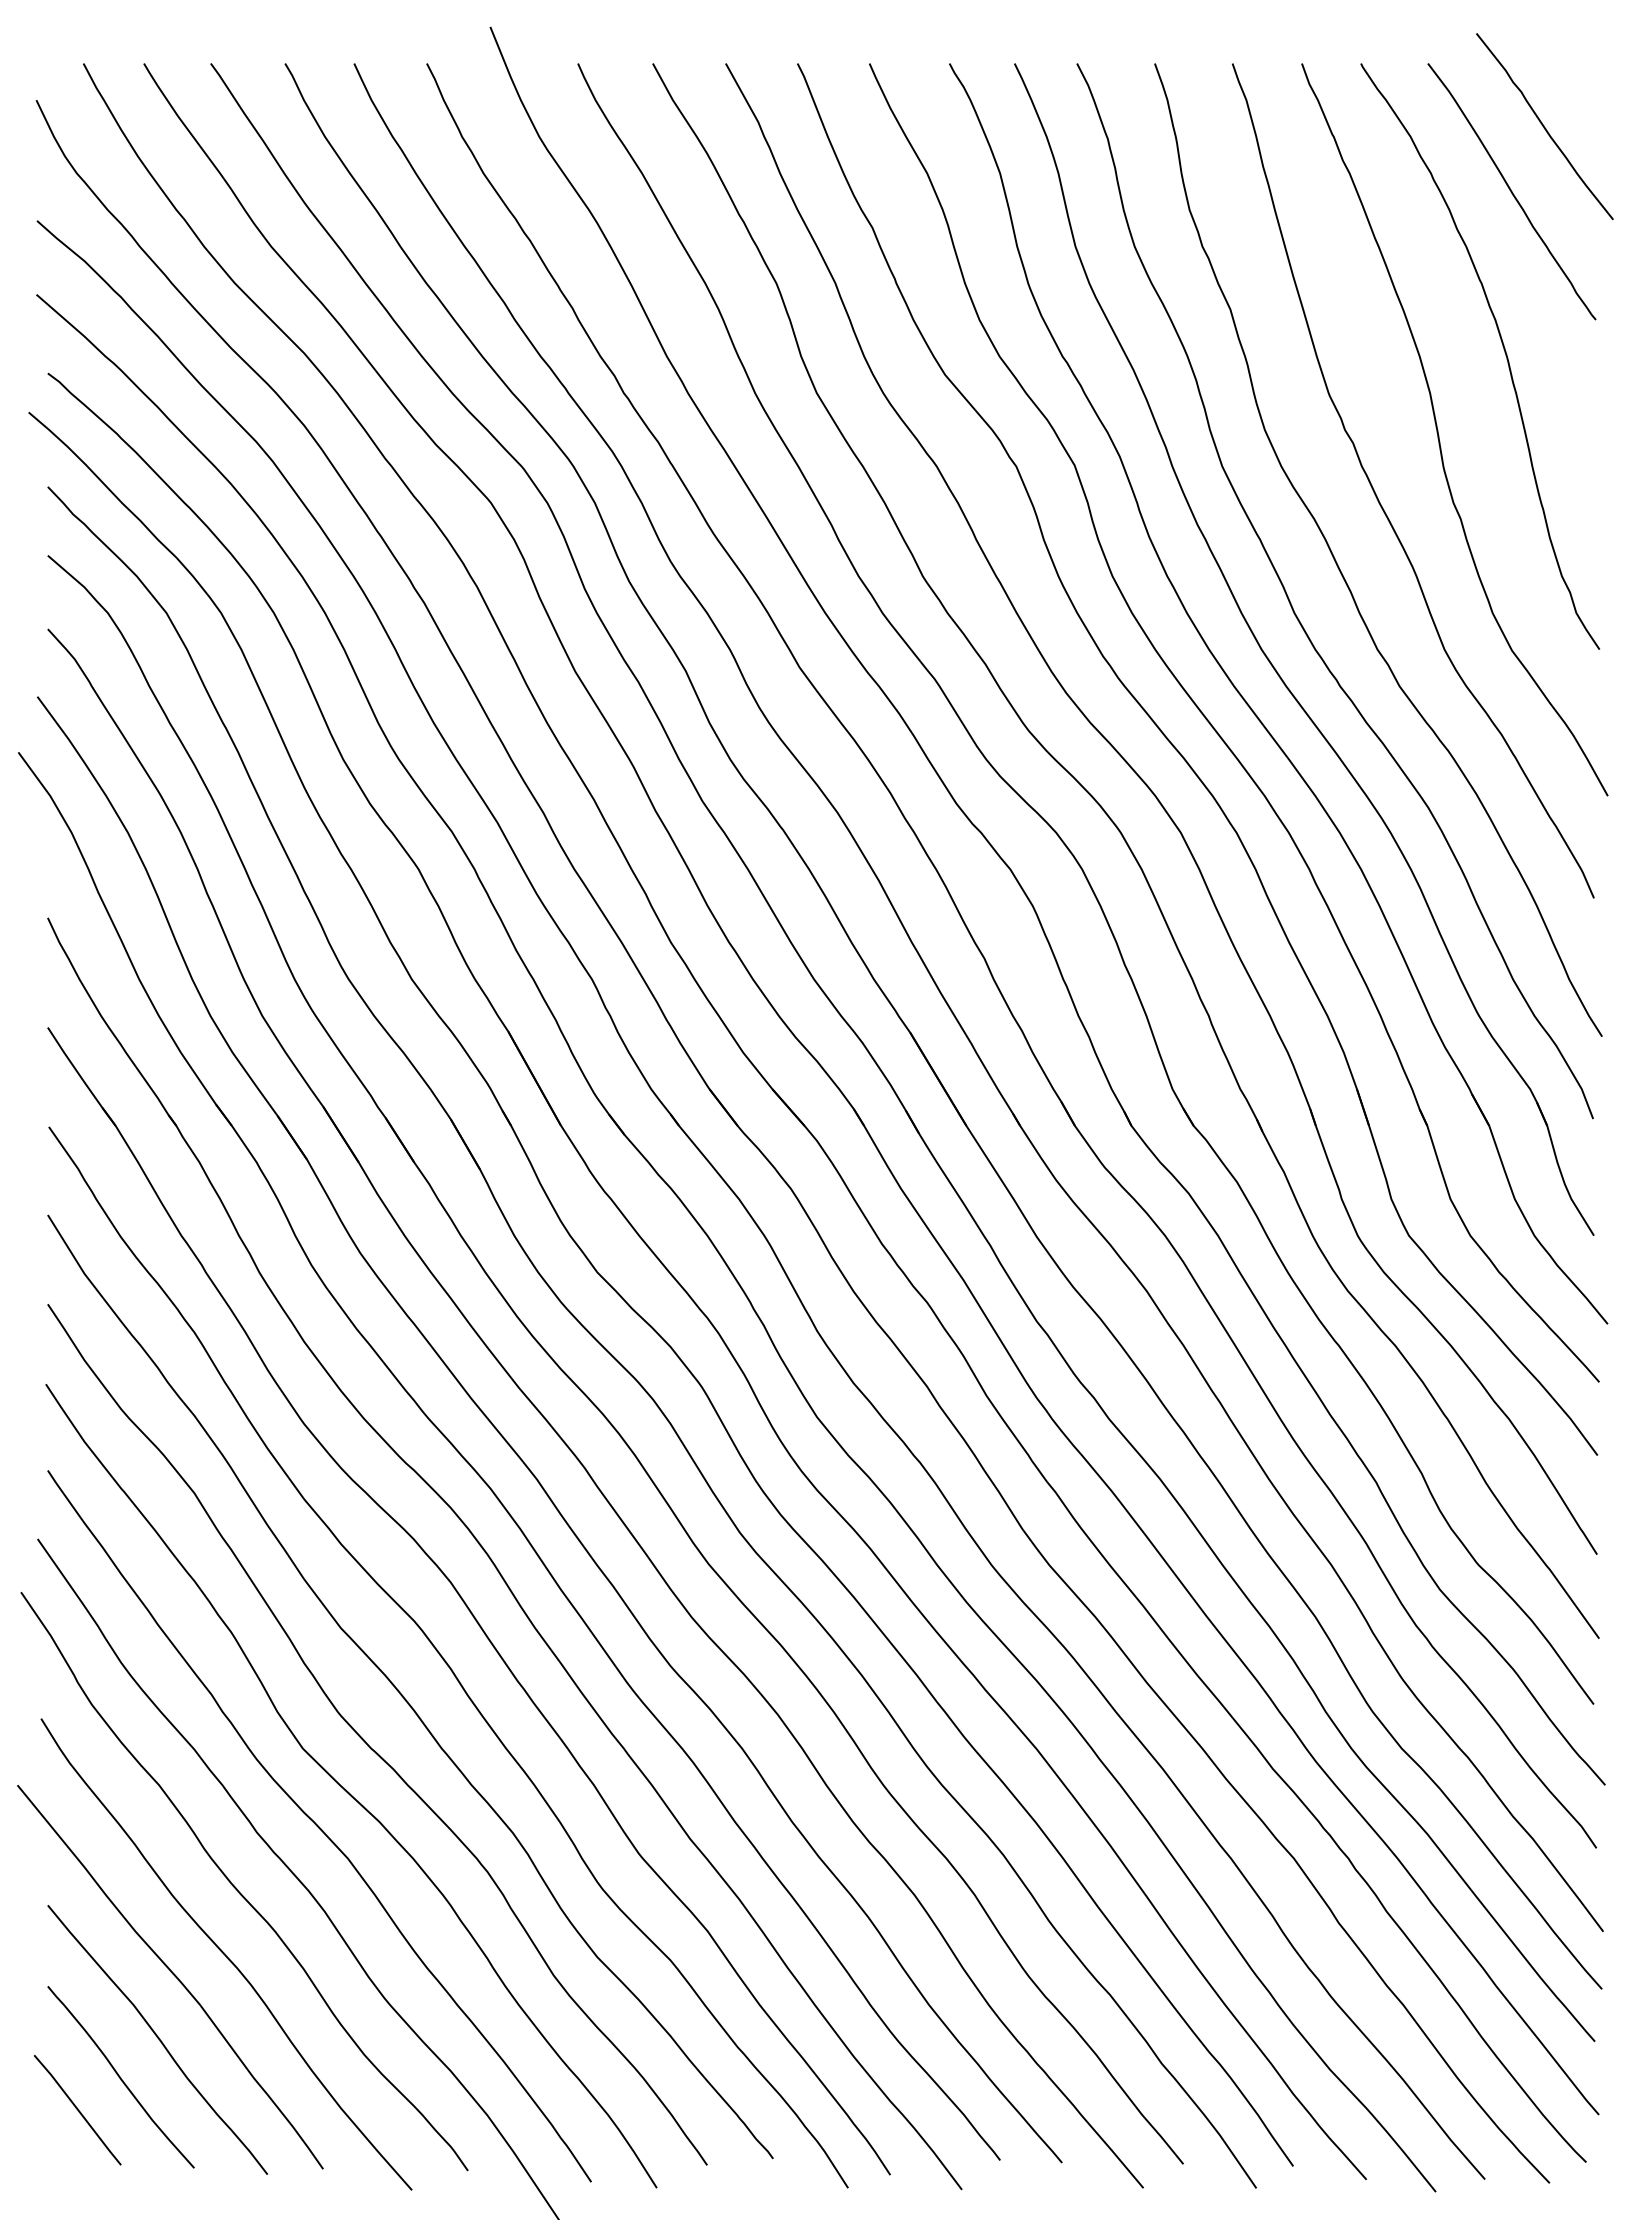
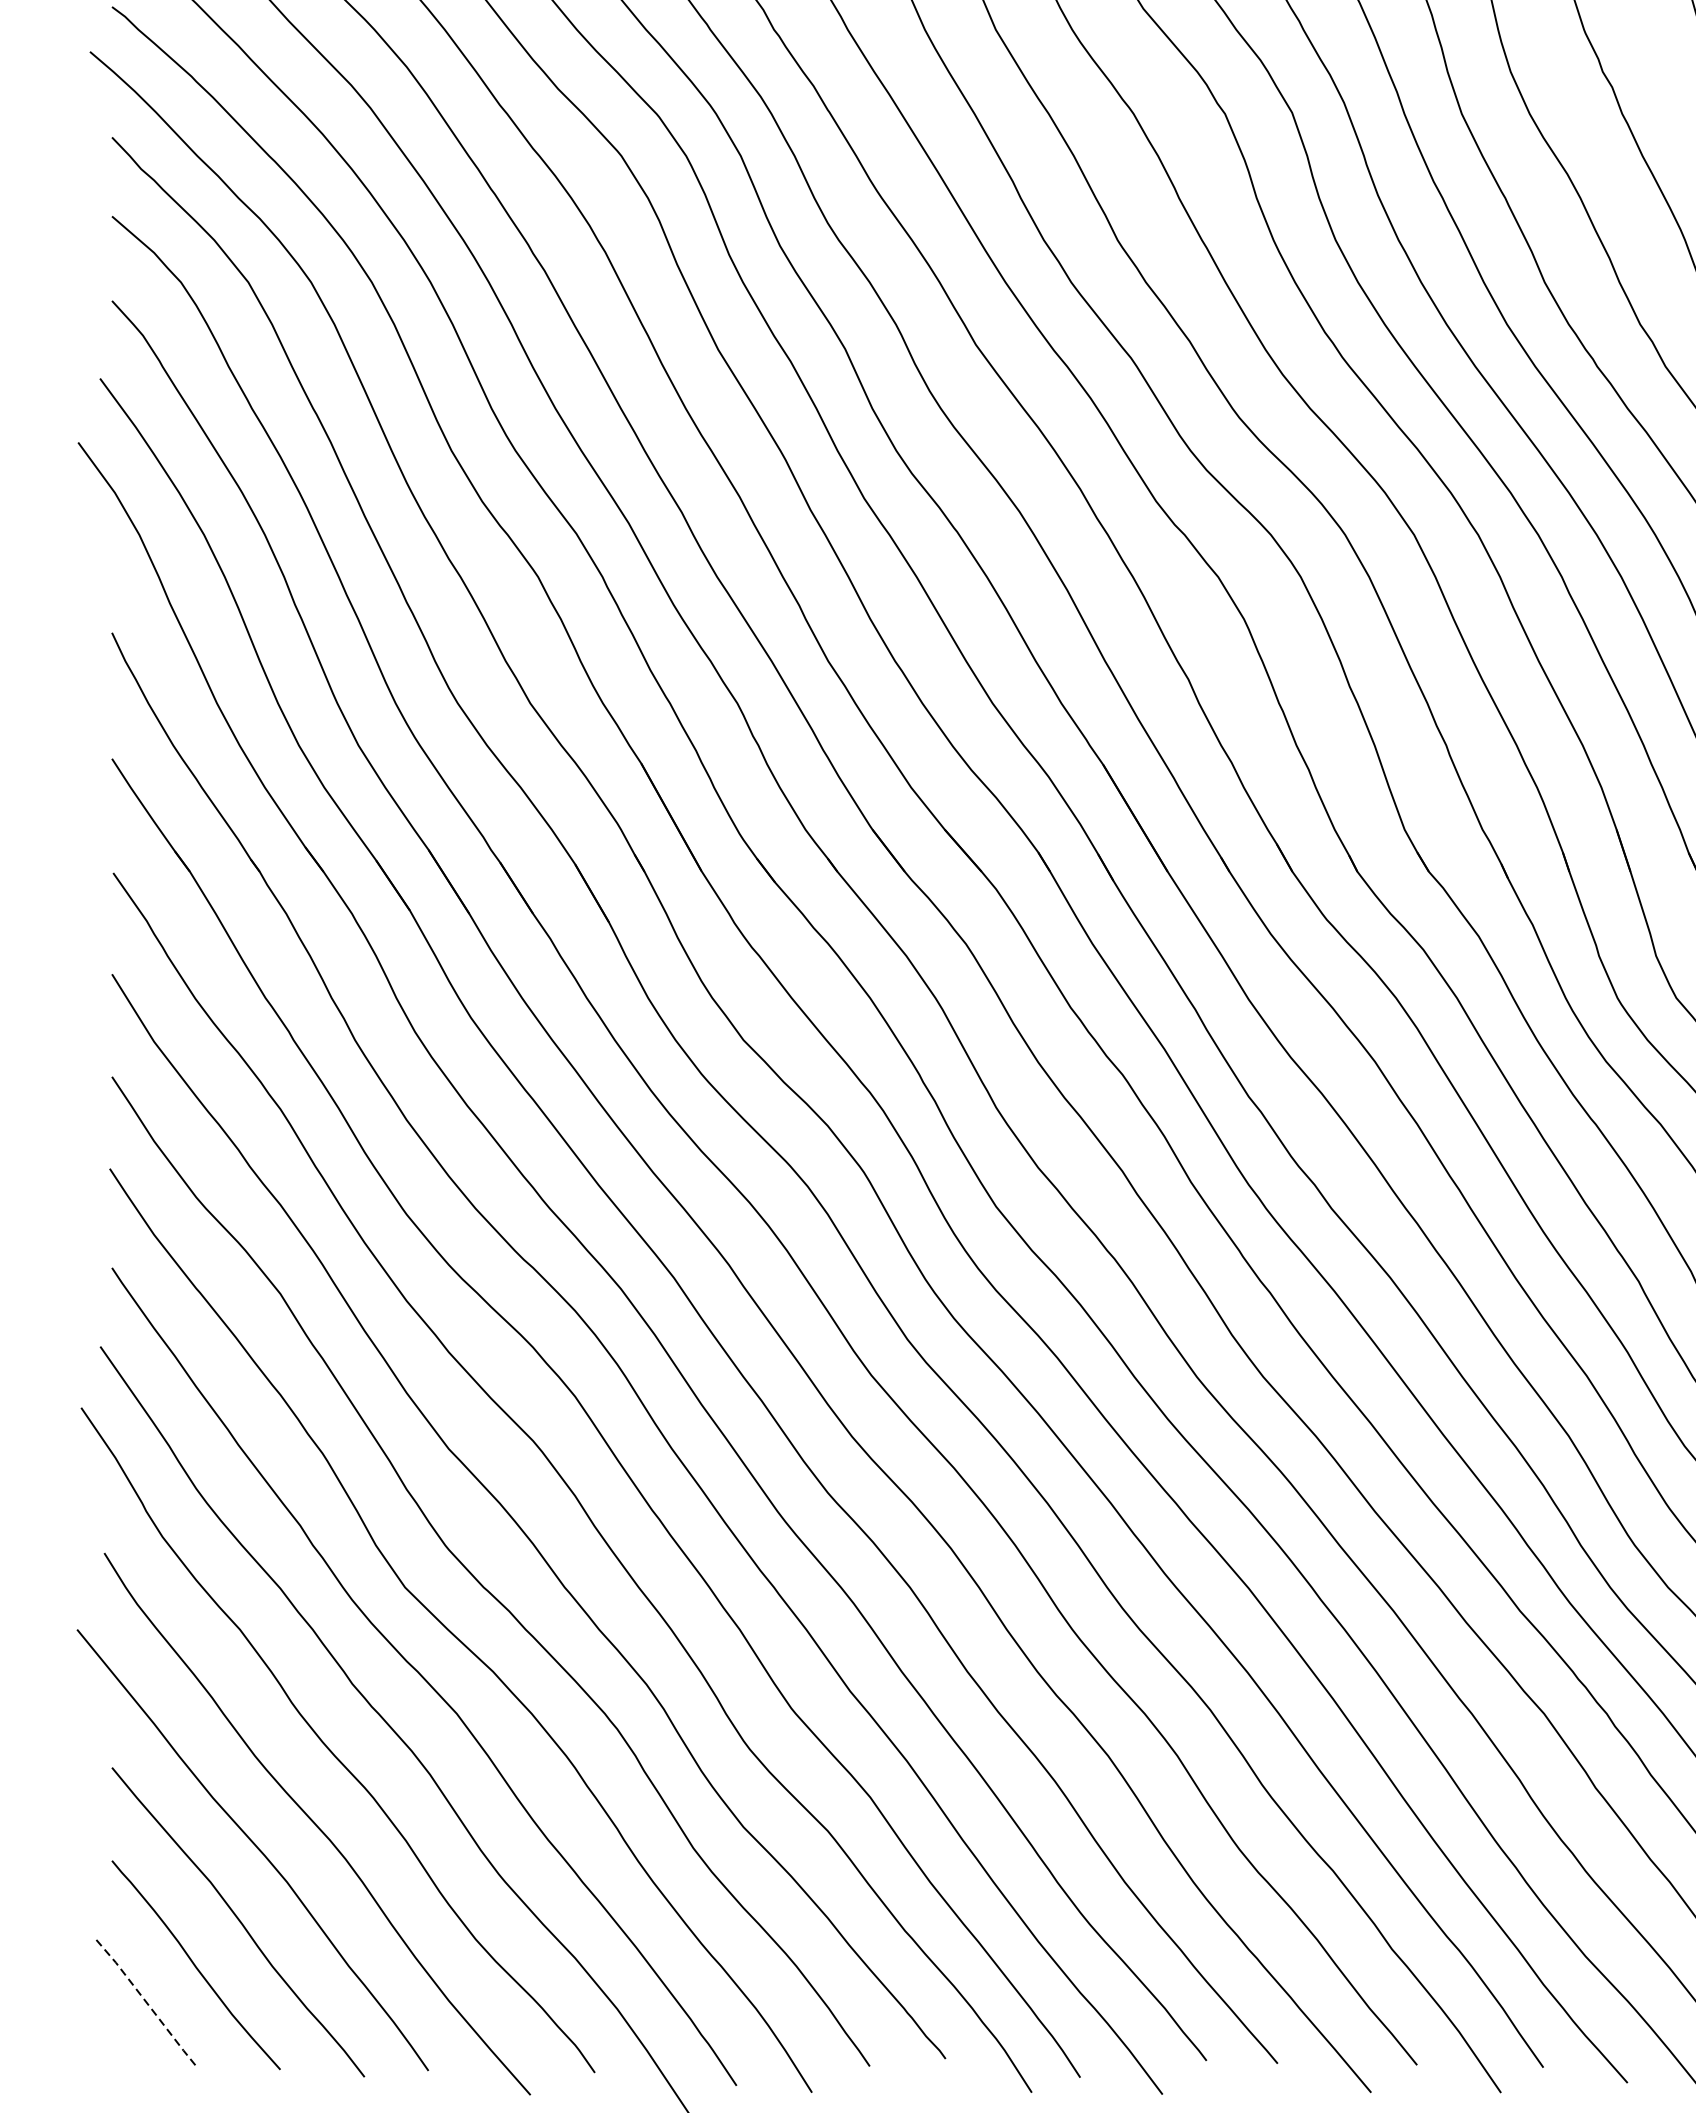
line: (78, 2110) -> (147, 2003), solid -> dashed

